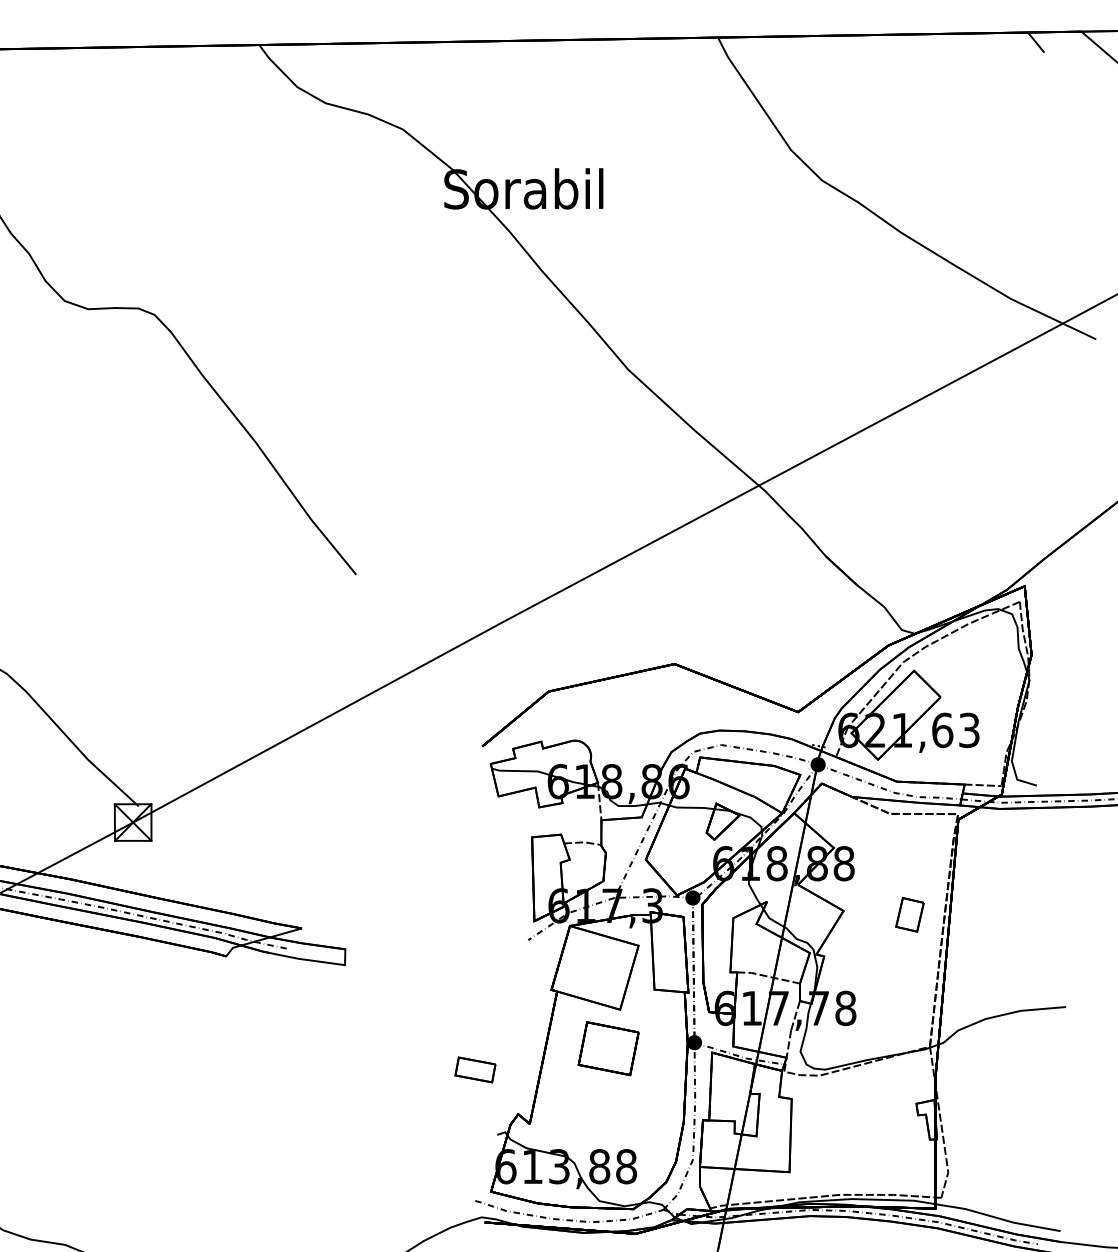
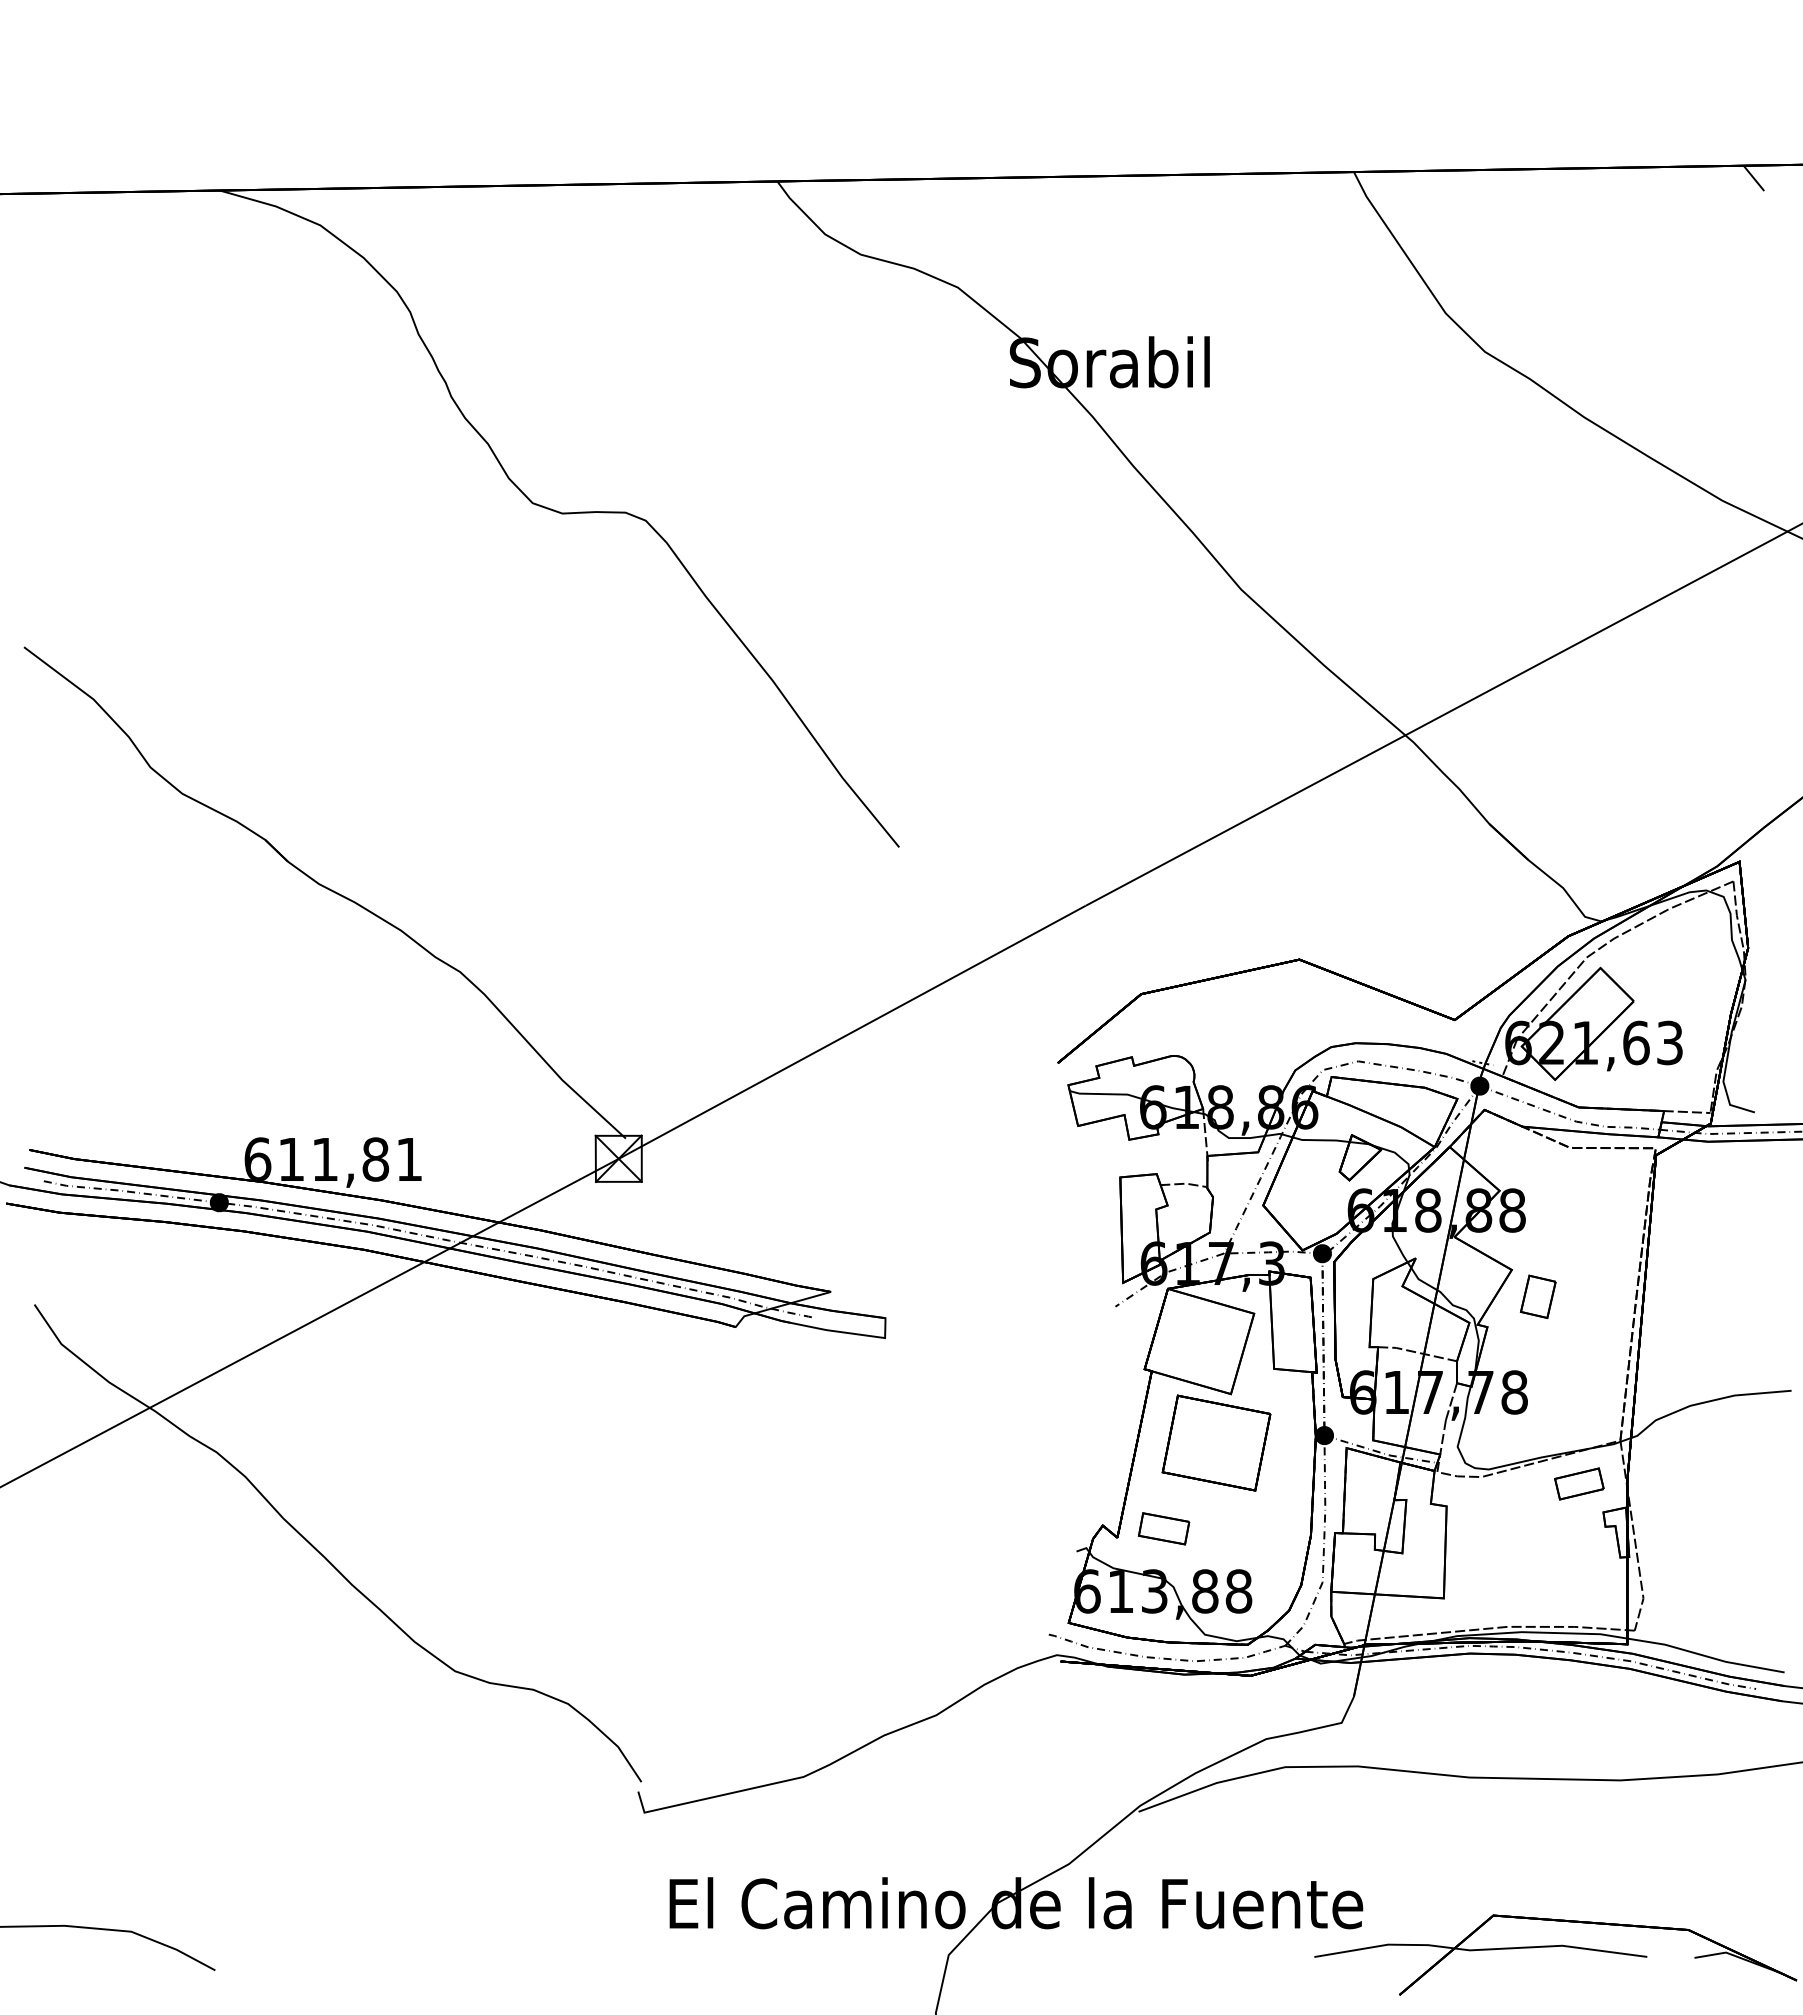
part: (910, 914) -> (1538, 1296), moved
part: (608, 1048) -> (1216, 1442), size x1.43
part: (475, 1069) -> (1163, 1528), moved
part: (897, 1080) -> (1579, 1483), added

